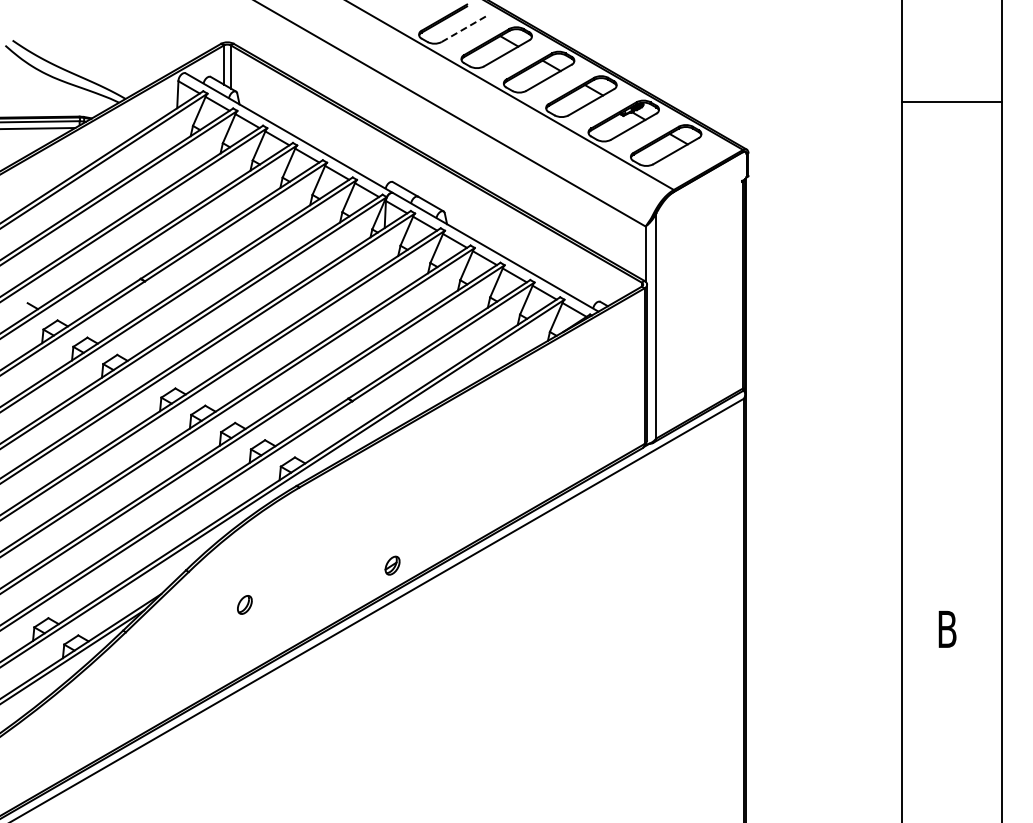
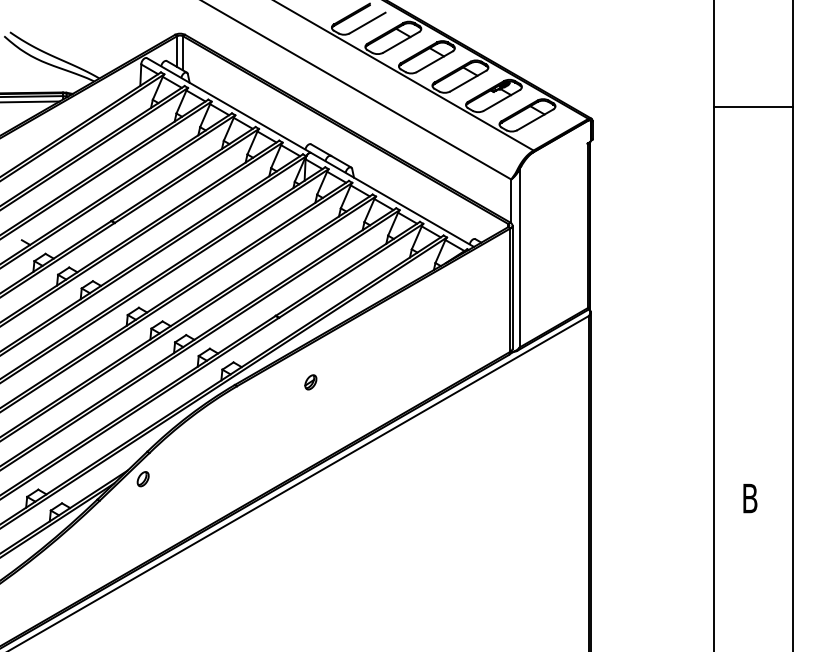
line: (464, 28) -> (367, 22), dashed -> solid
line: (952, 102) -> (754, 107), moved
part: (392, 565) -> (310, 382), moved
part: (244, 604) -> (142, 478), moved

